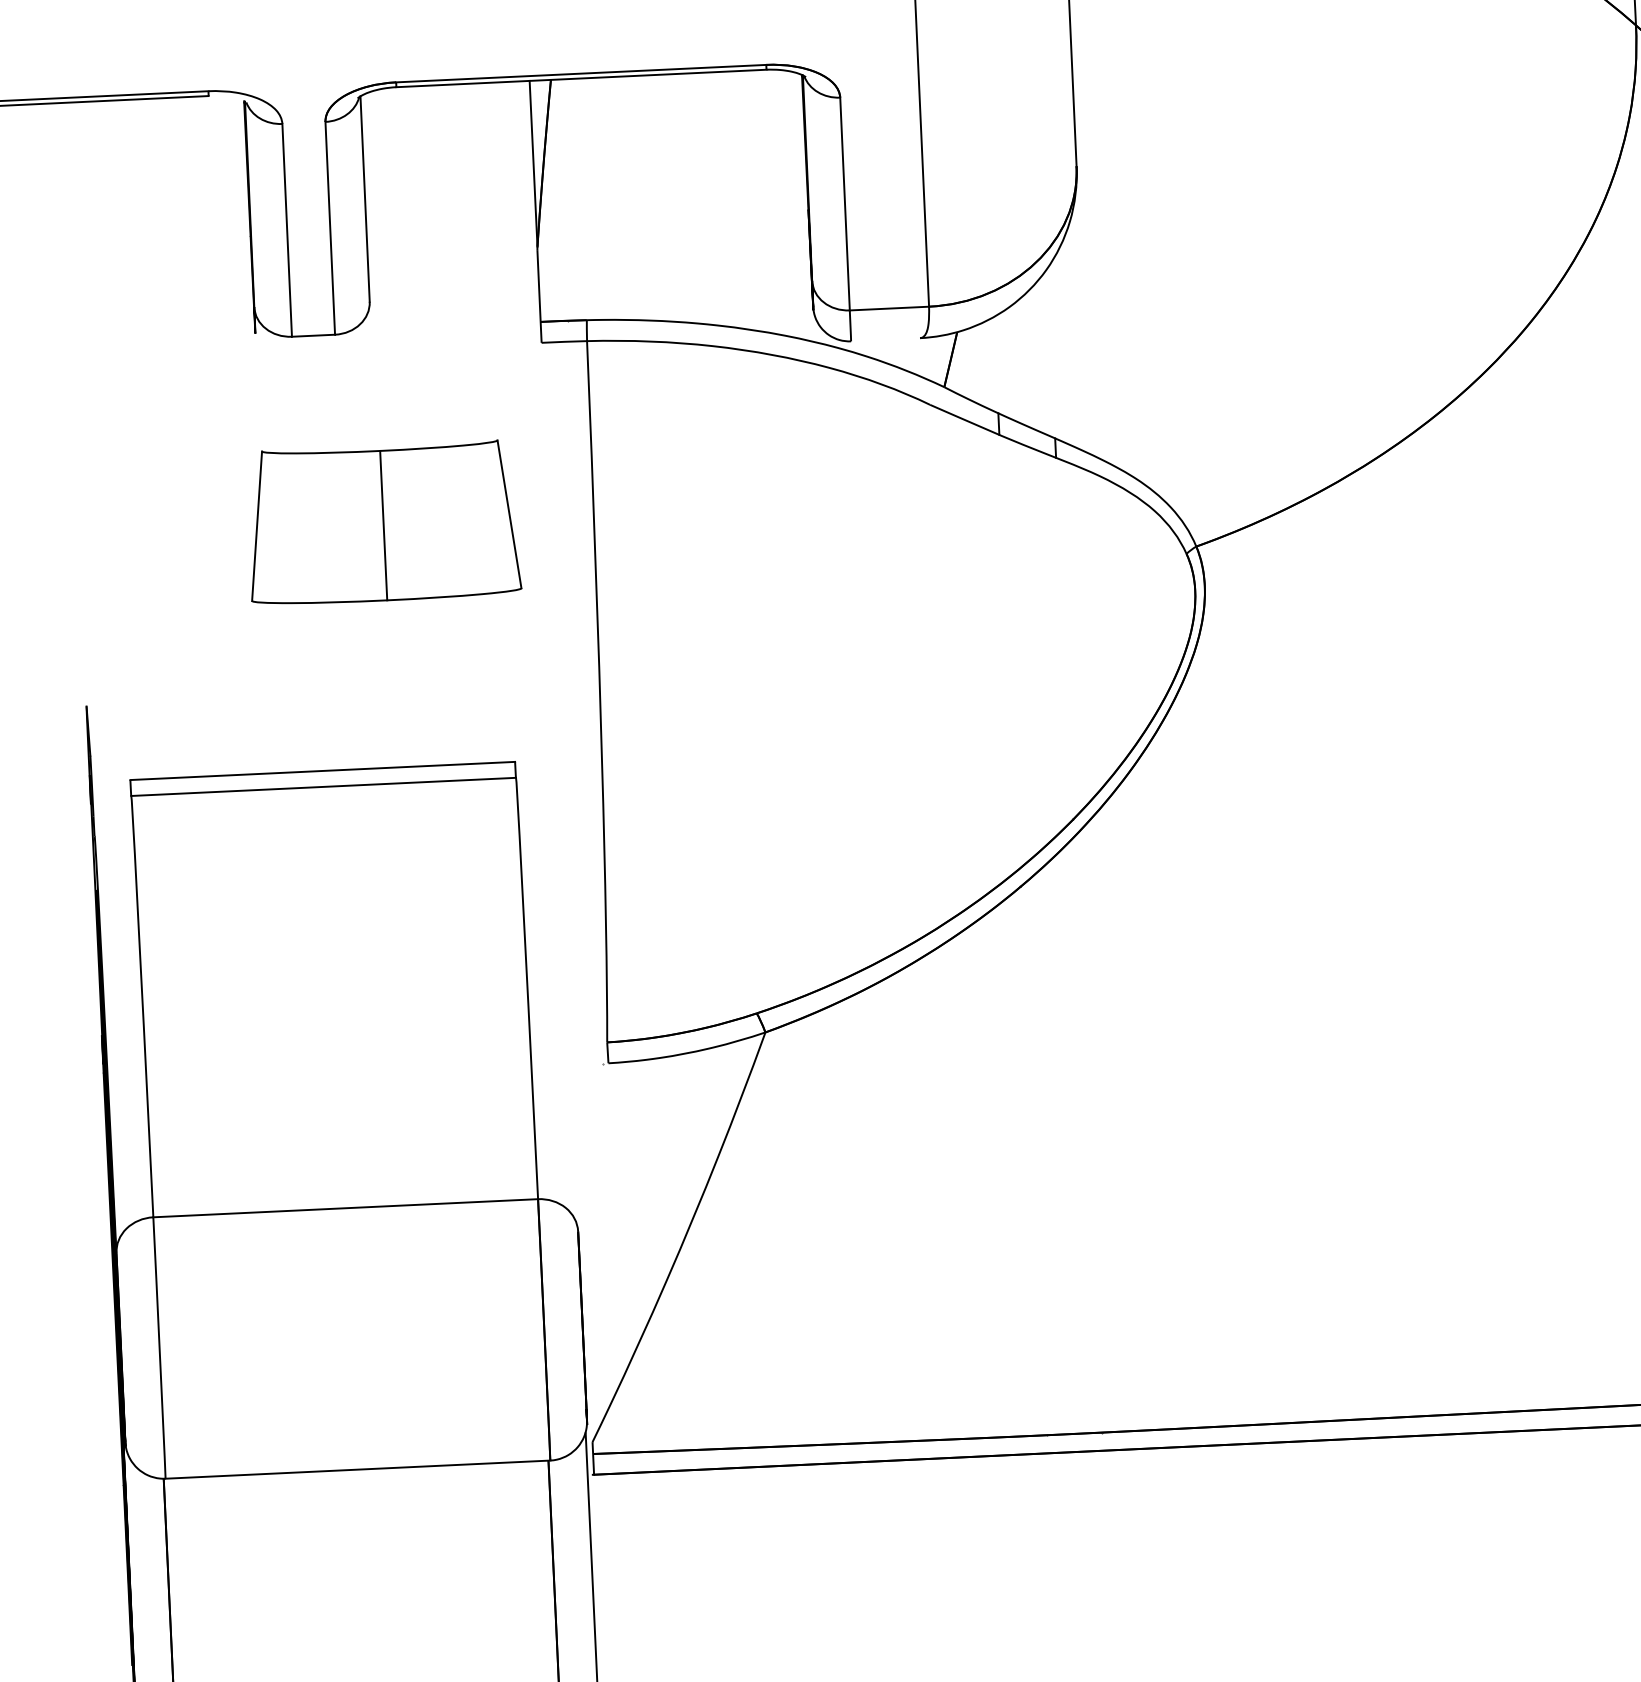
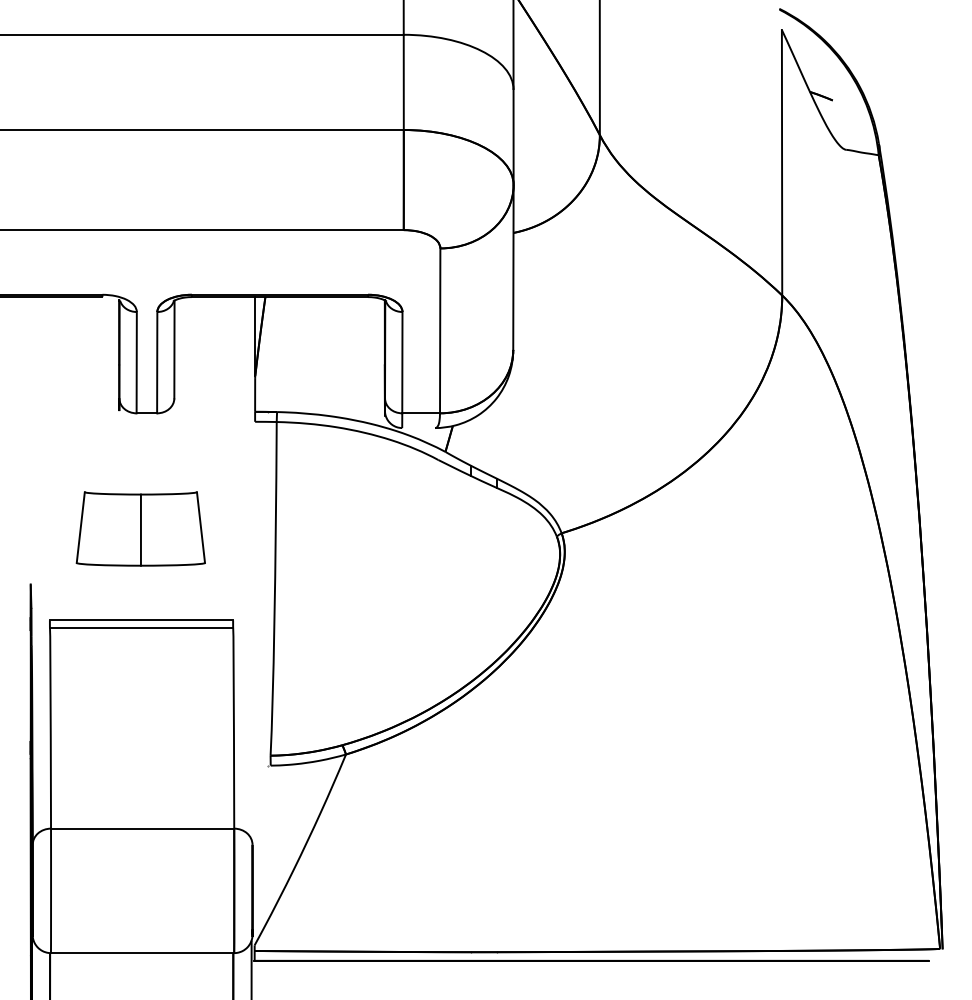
part: (382, 522) -> (140, 528), moved

